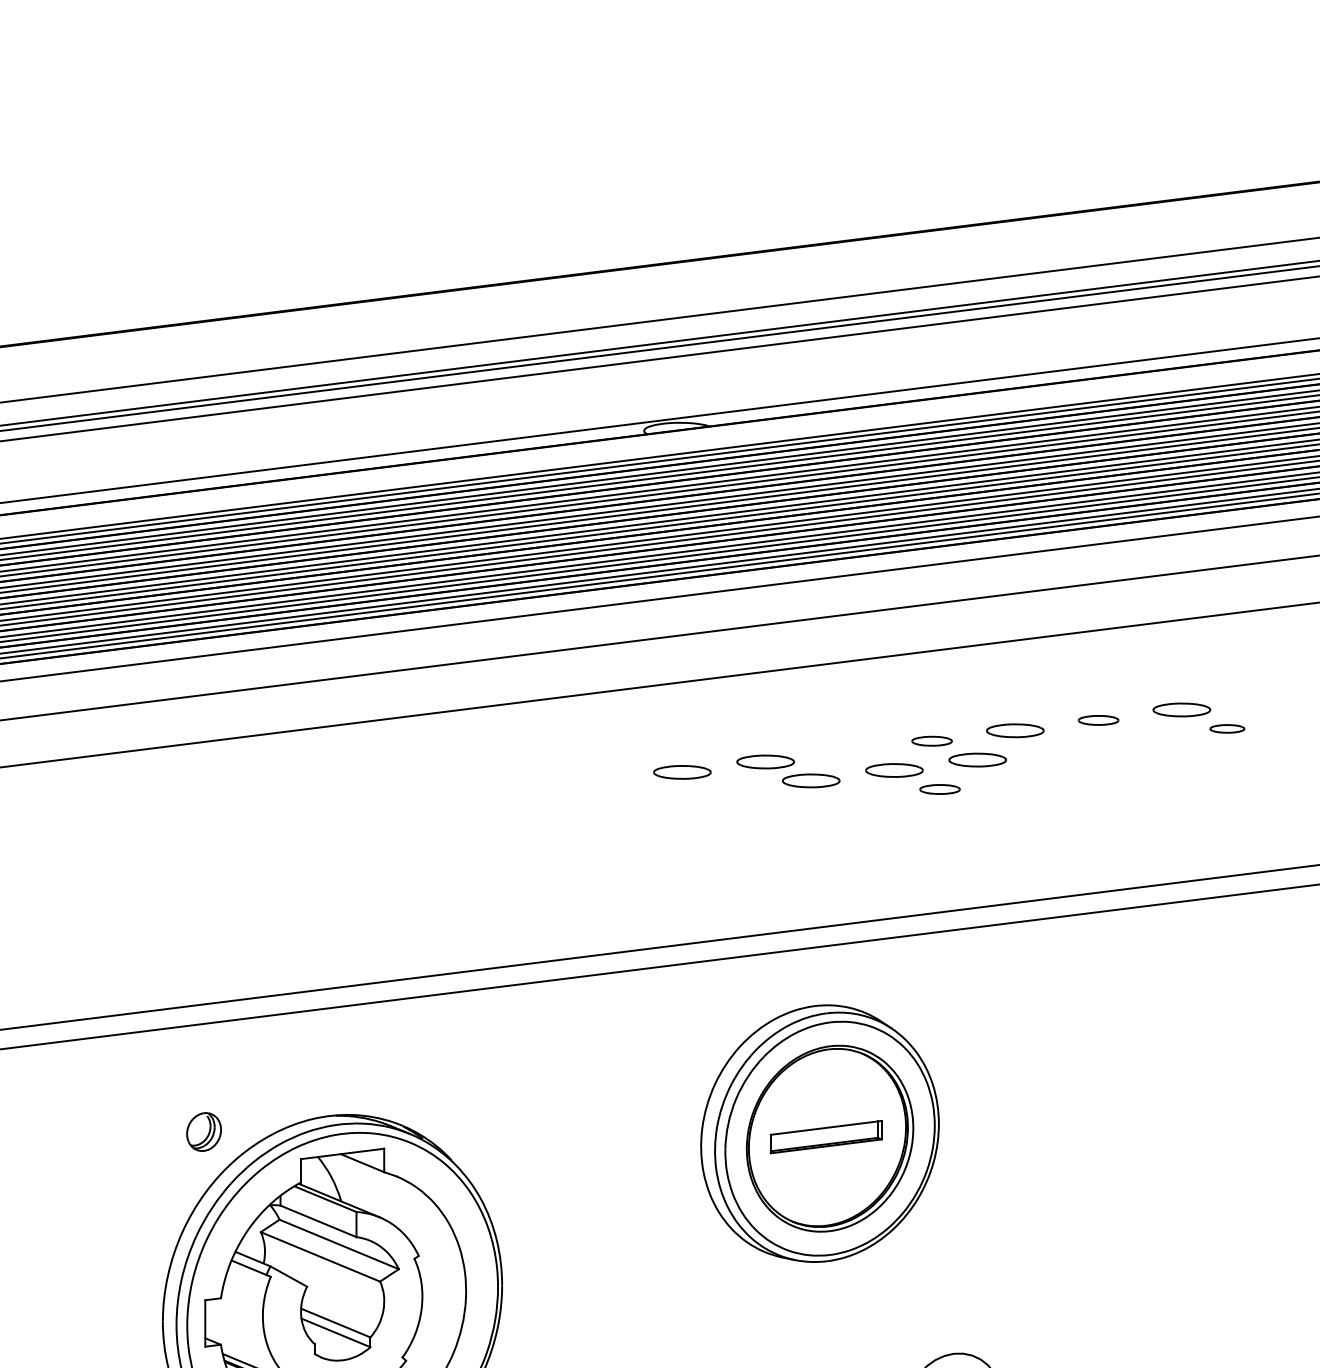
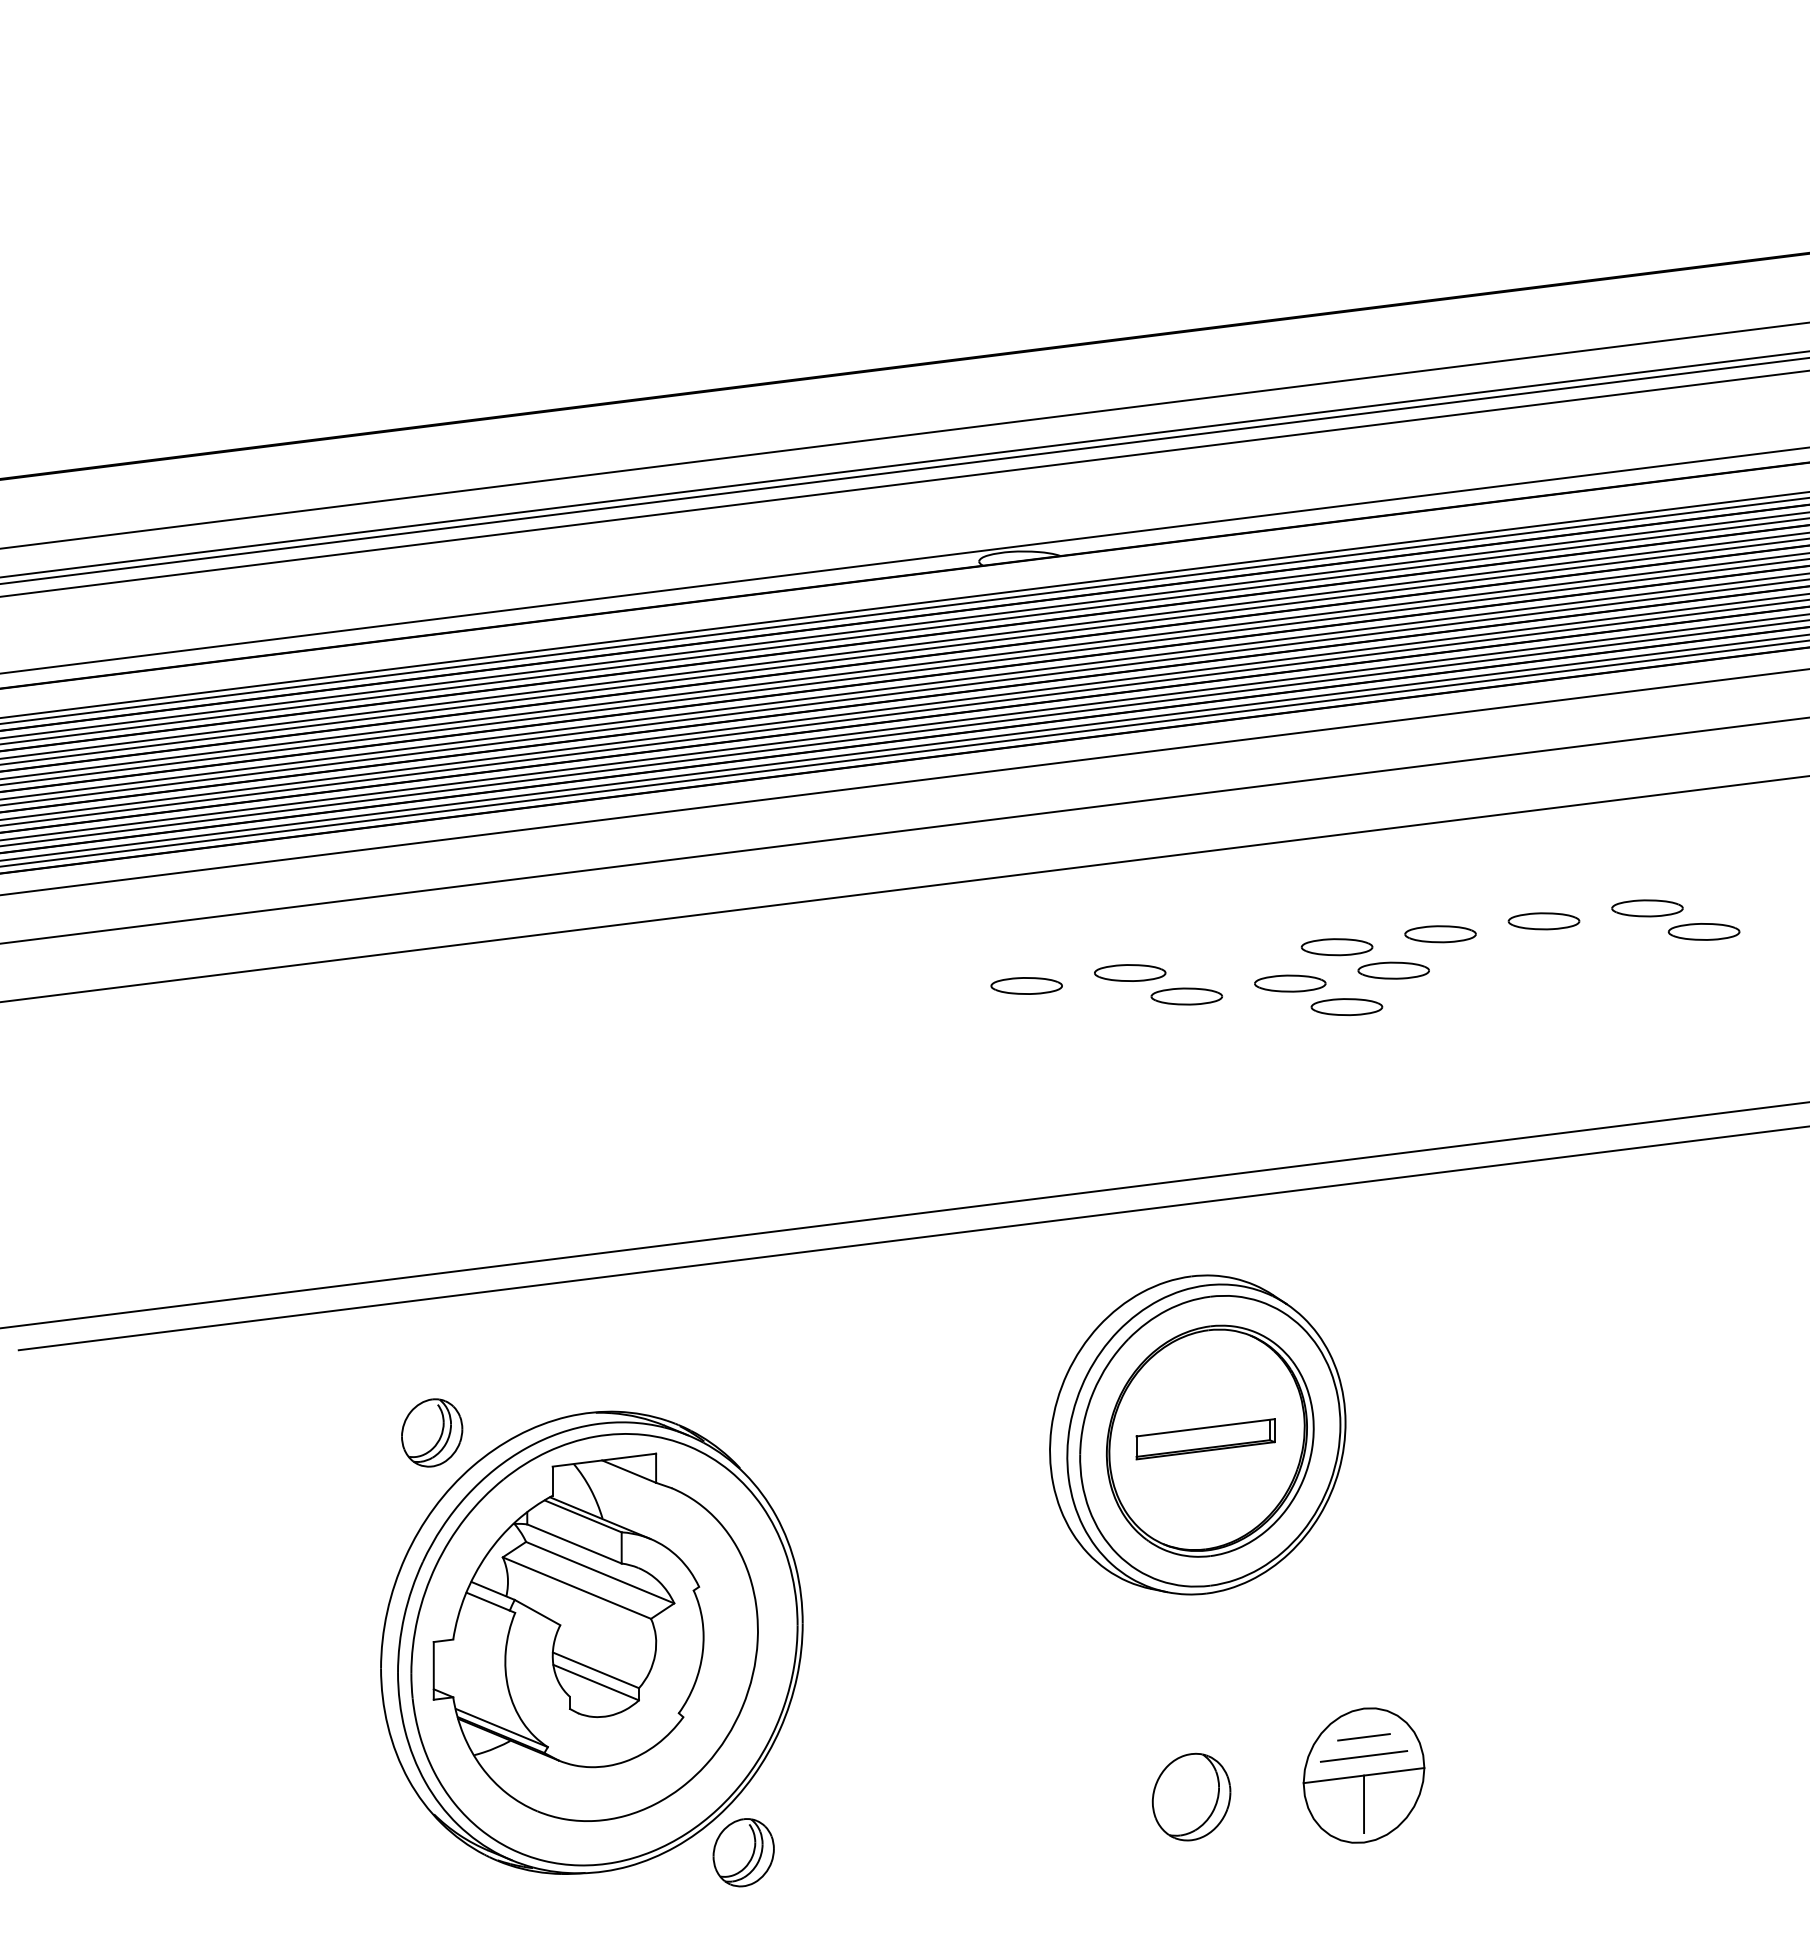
part: (1098, 720) -> (1543, 921), size x1.43
part: (1226, 728) -> (1703, 931), size x1.67
part: (931, 741) -> (1336, 947), size x1.43
part: (939, 789) -> (1346, 1007), size x1.43
part: (204, 1131) -> (432, 1432), size x1.43

